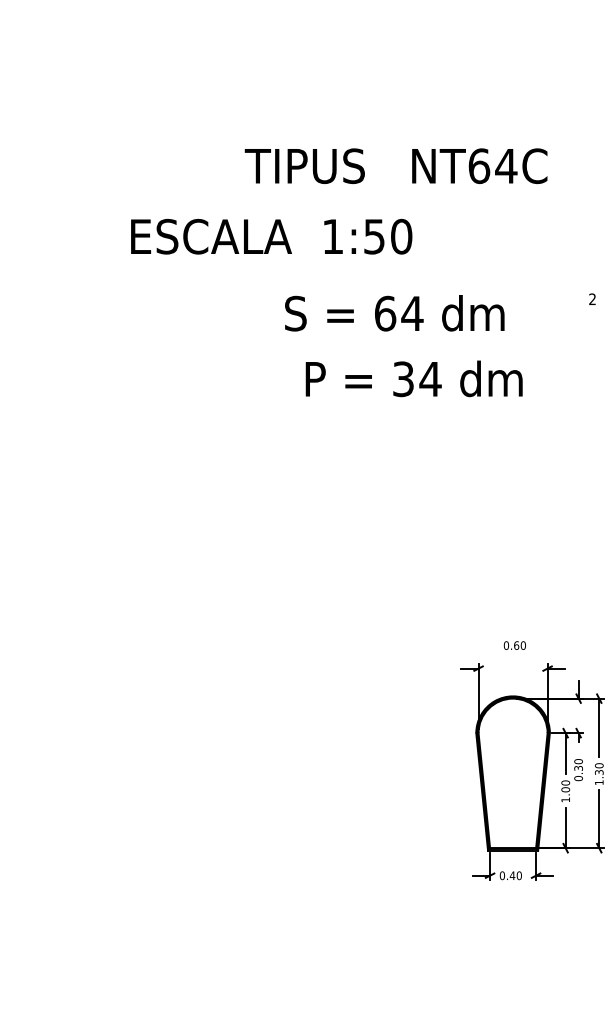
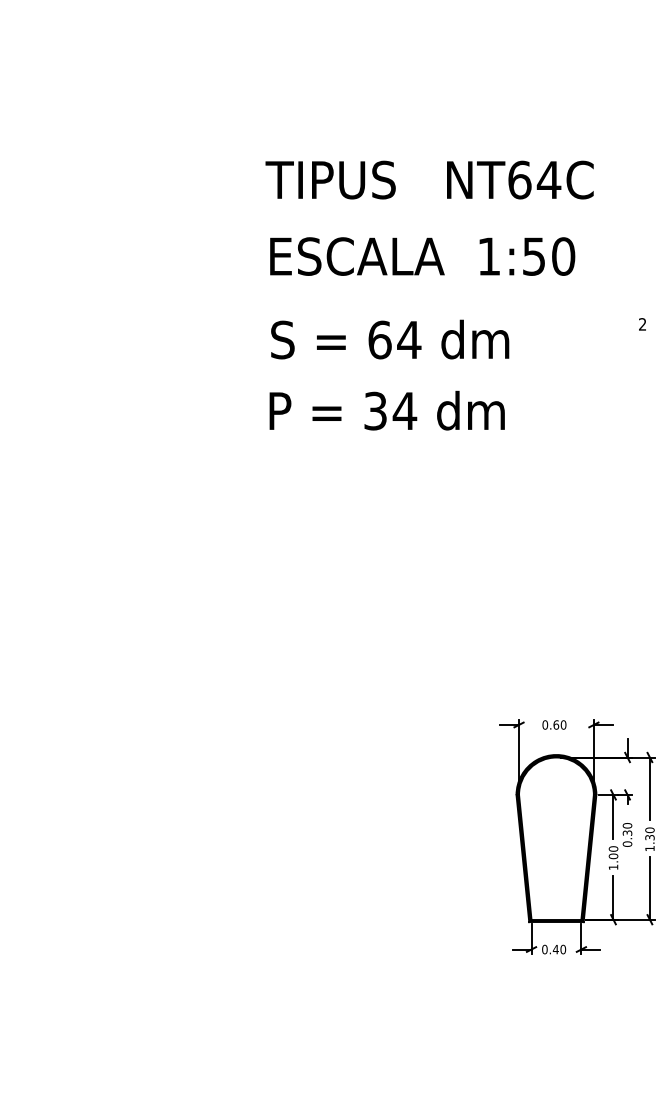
text: (271, 236) -> (422, 256), moved
text: (395, 313) -> (390, 339), moved
text: (413, 378) -> (386, 410), moved
text: (514, 645) -> (554, 724), moved

